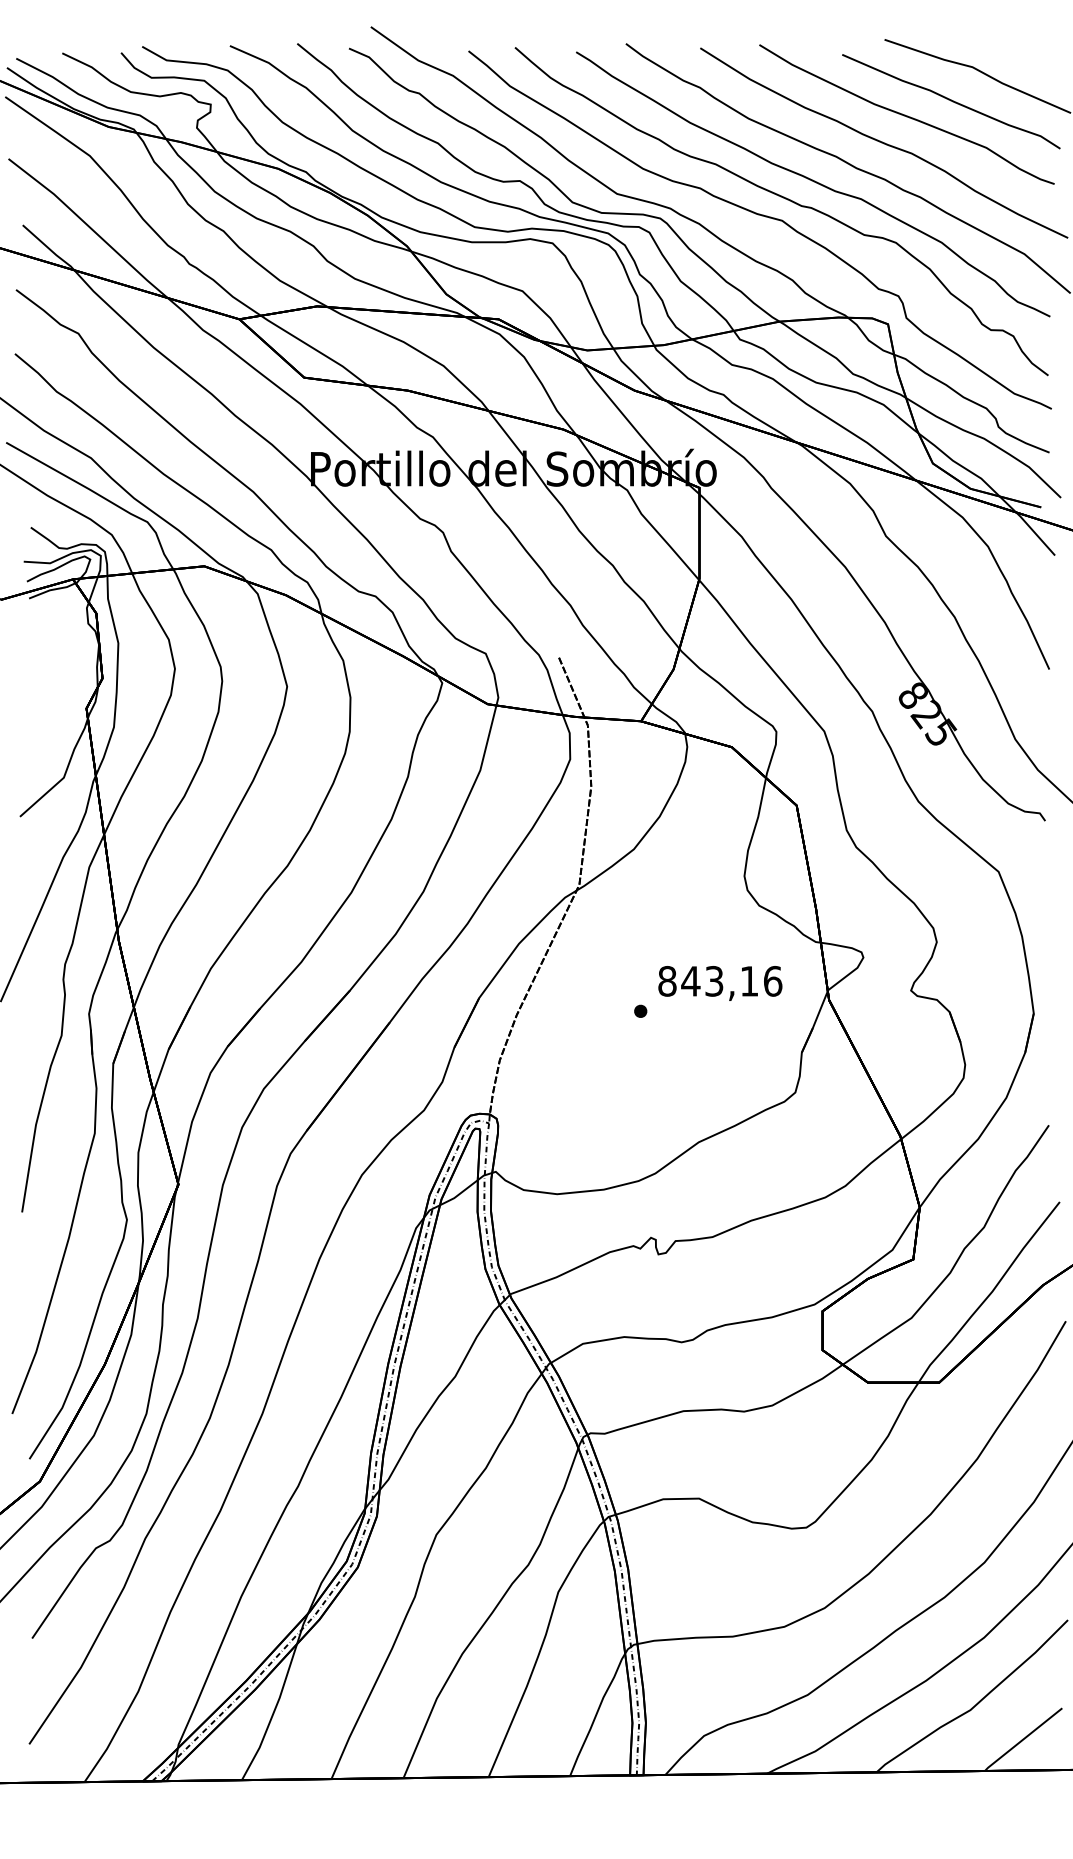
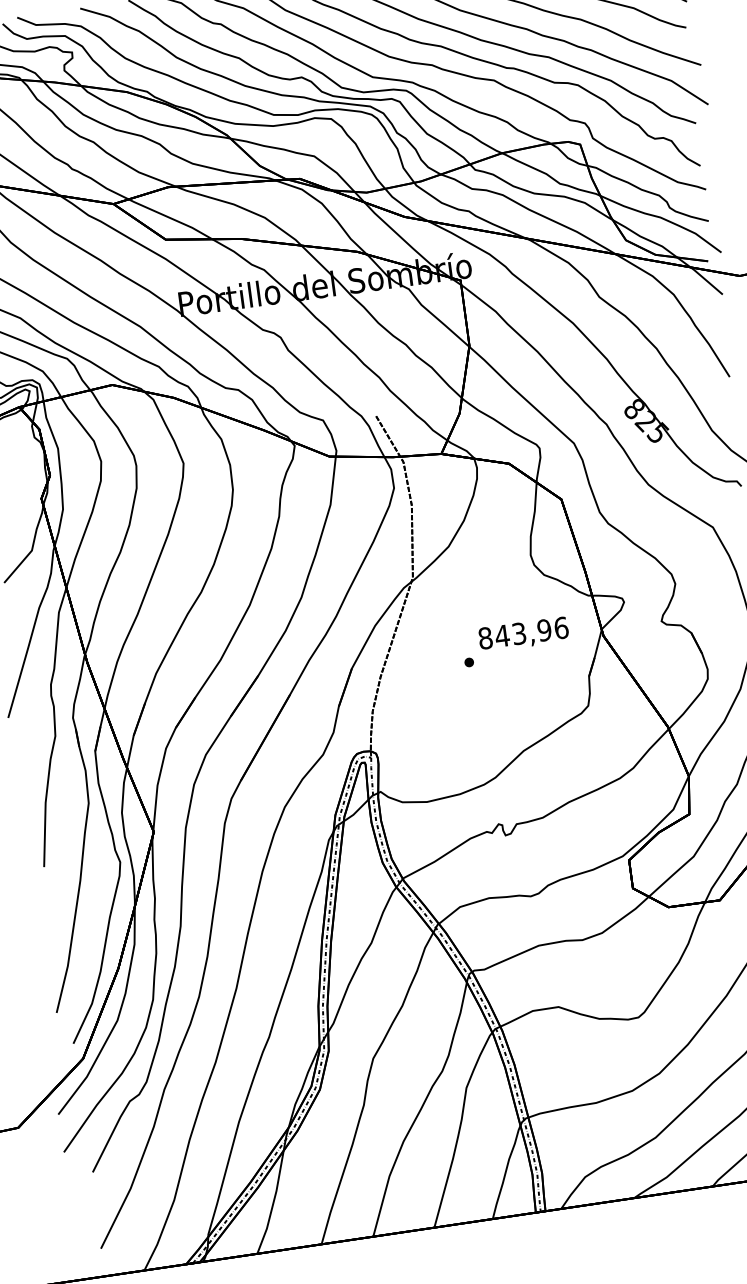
text: (749, 981) -> (544, 630), 843,16 -> 843,96

